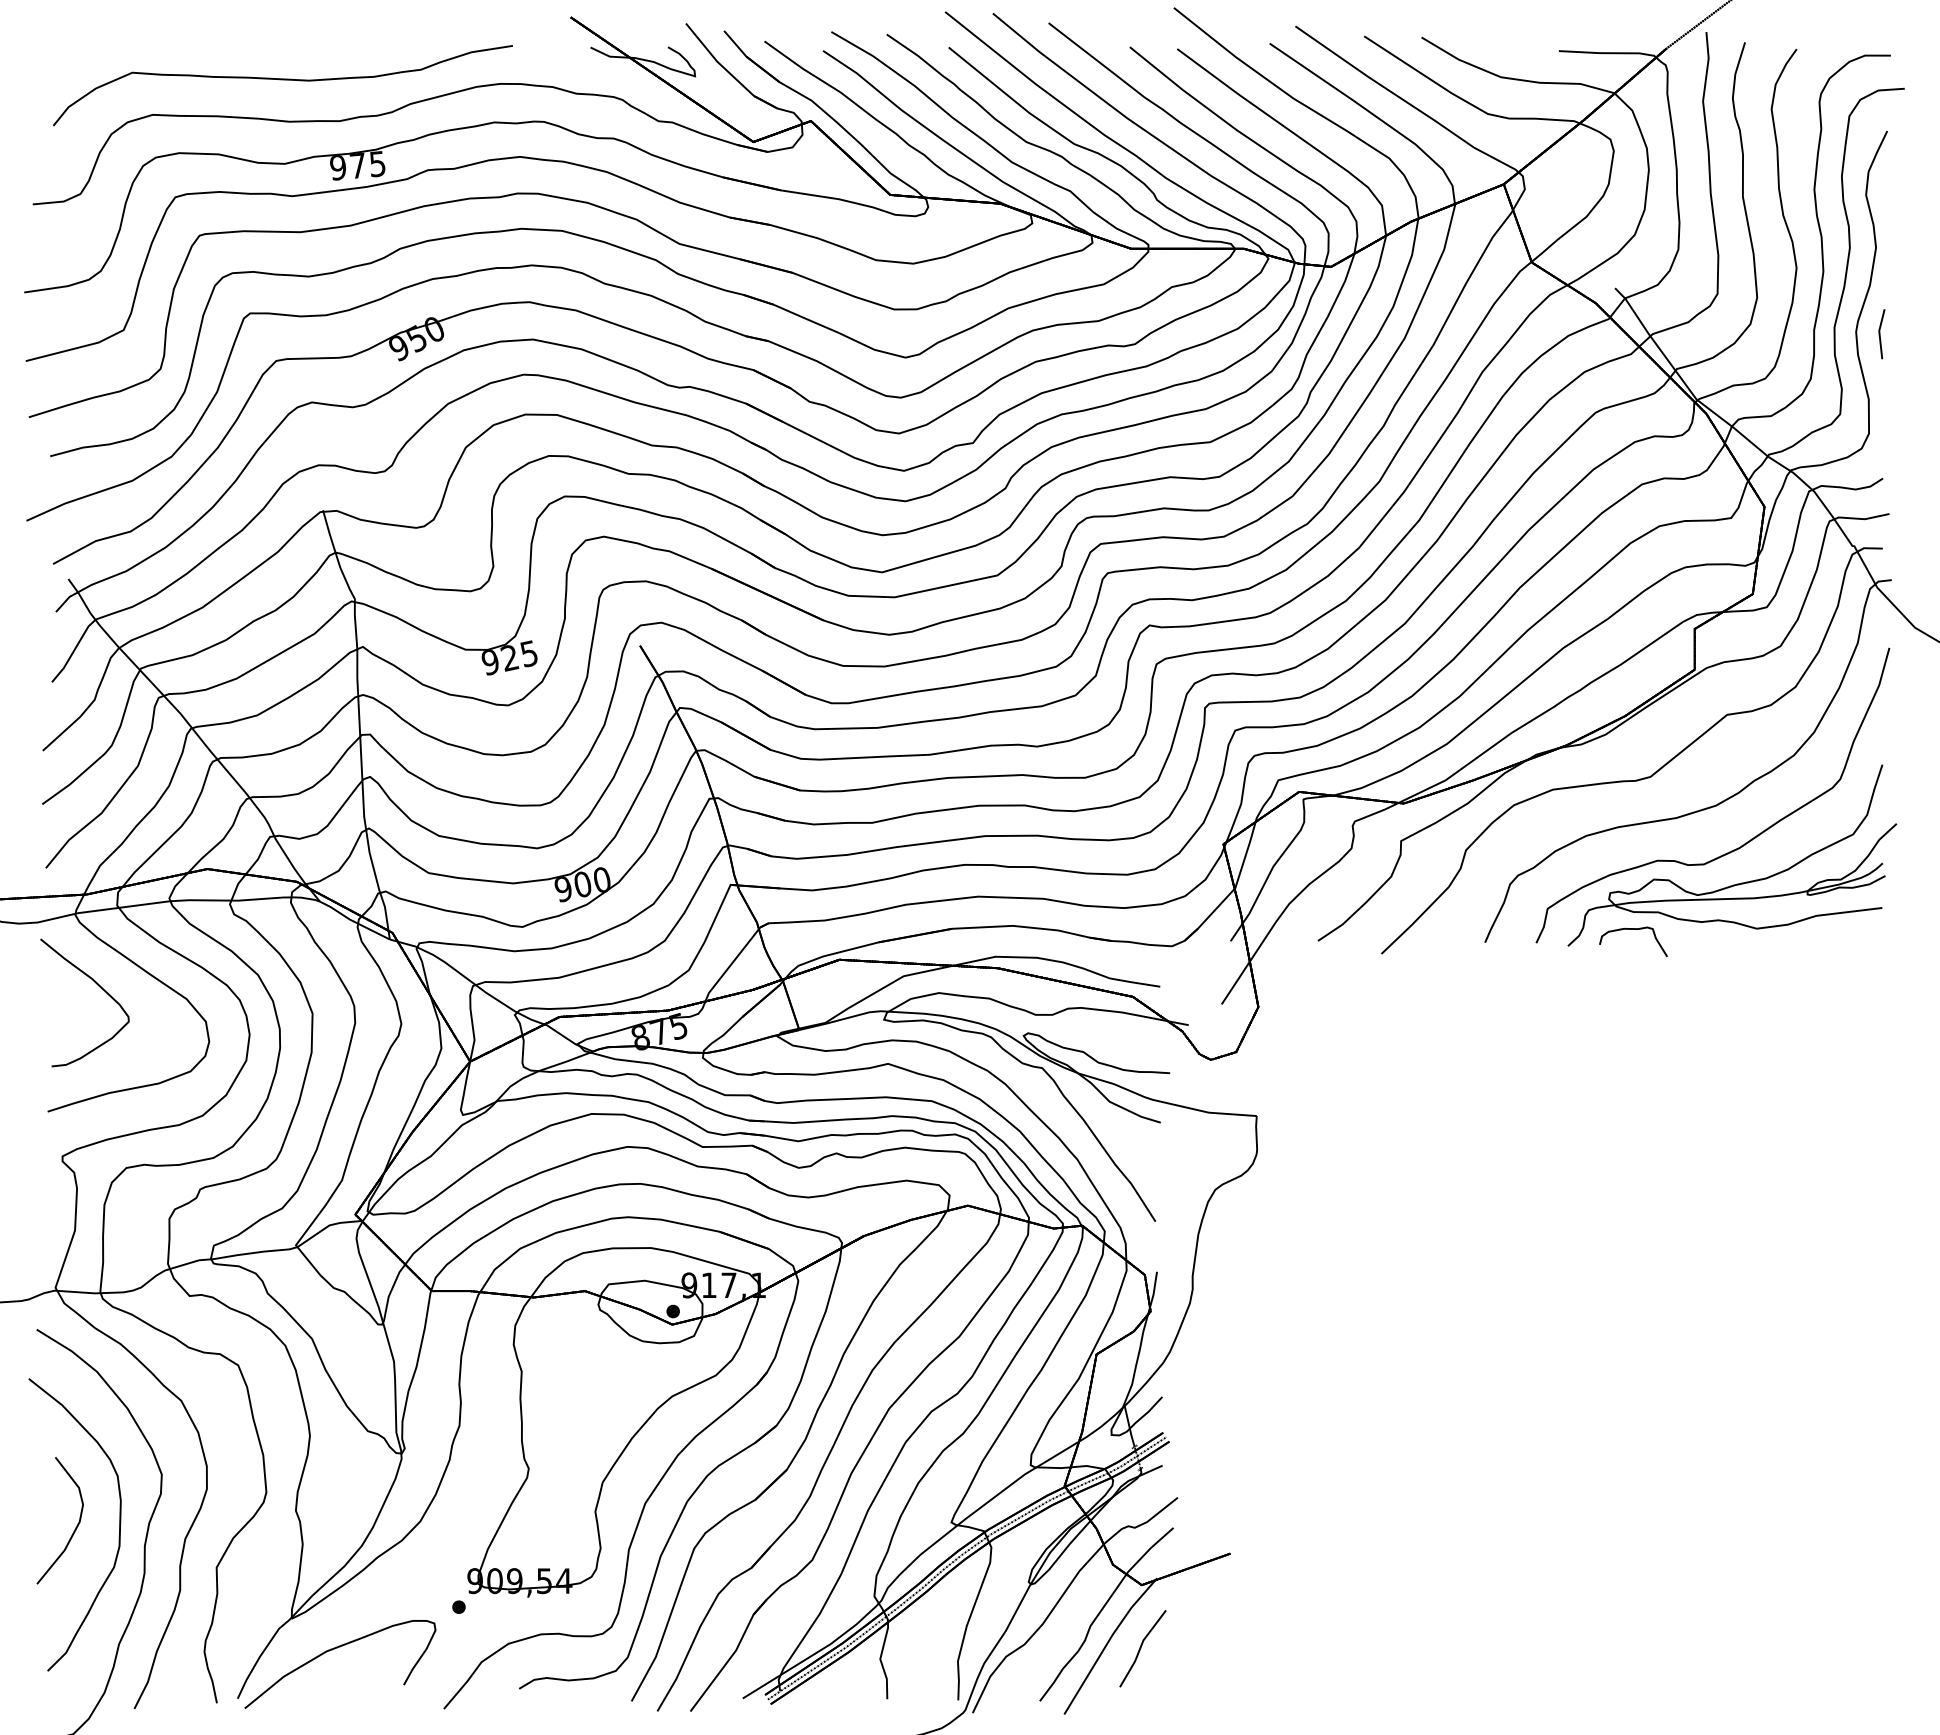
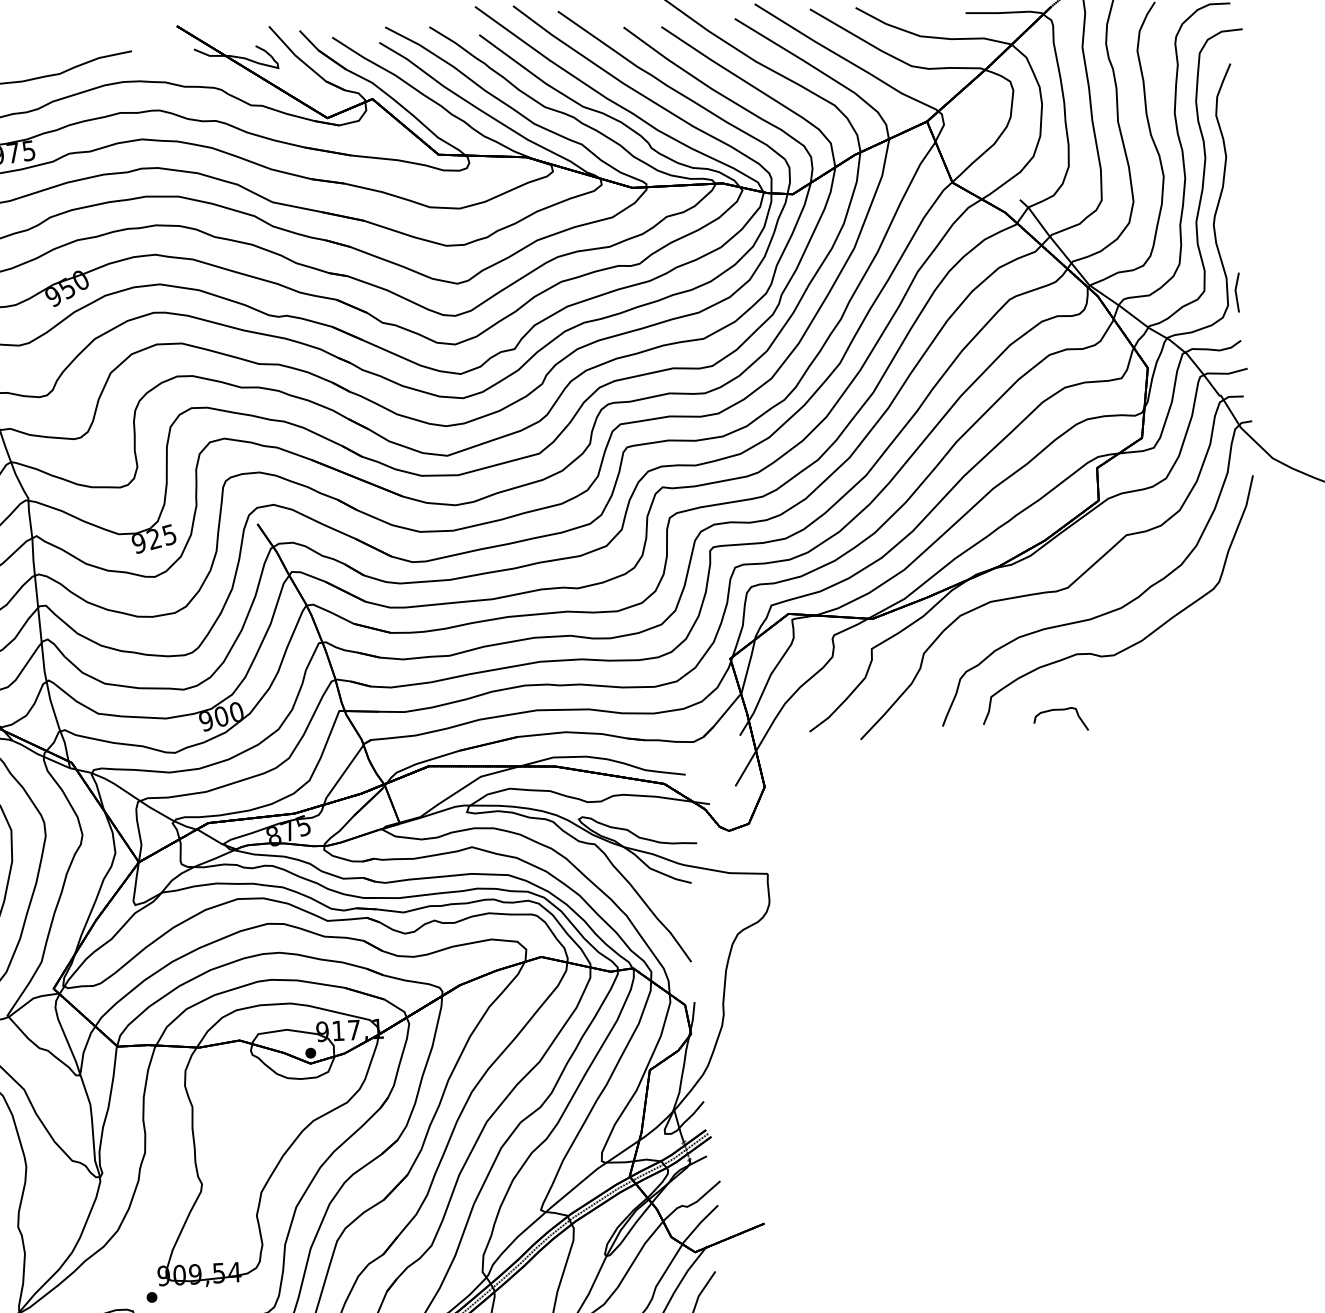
line: (1880, 334) -> (1236, 292), moved
part: (1736, 883) -> (1140, 669), removed

